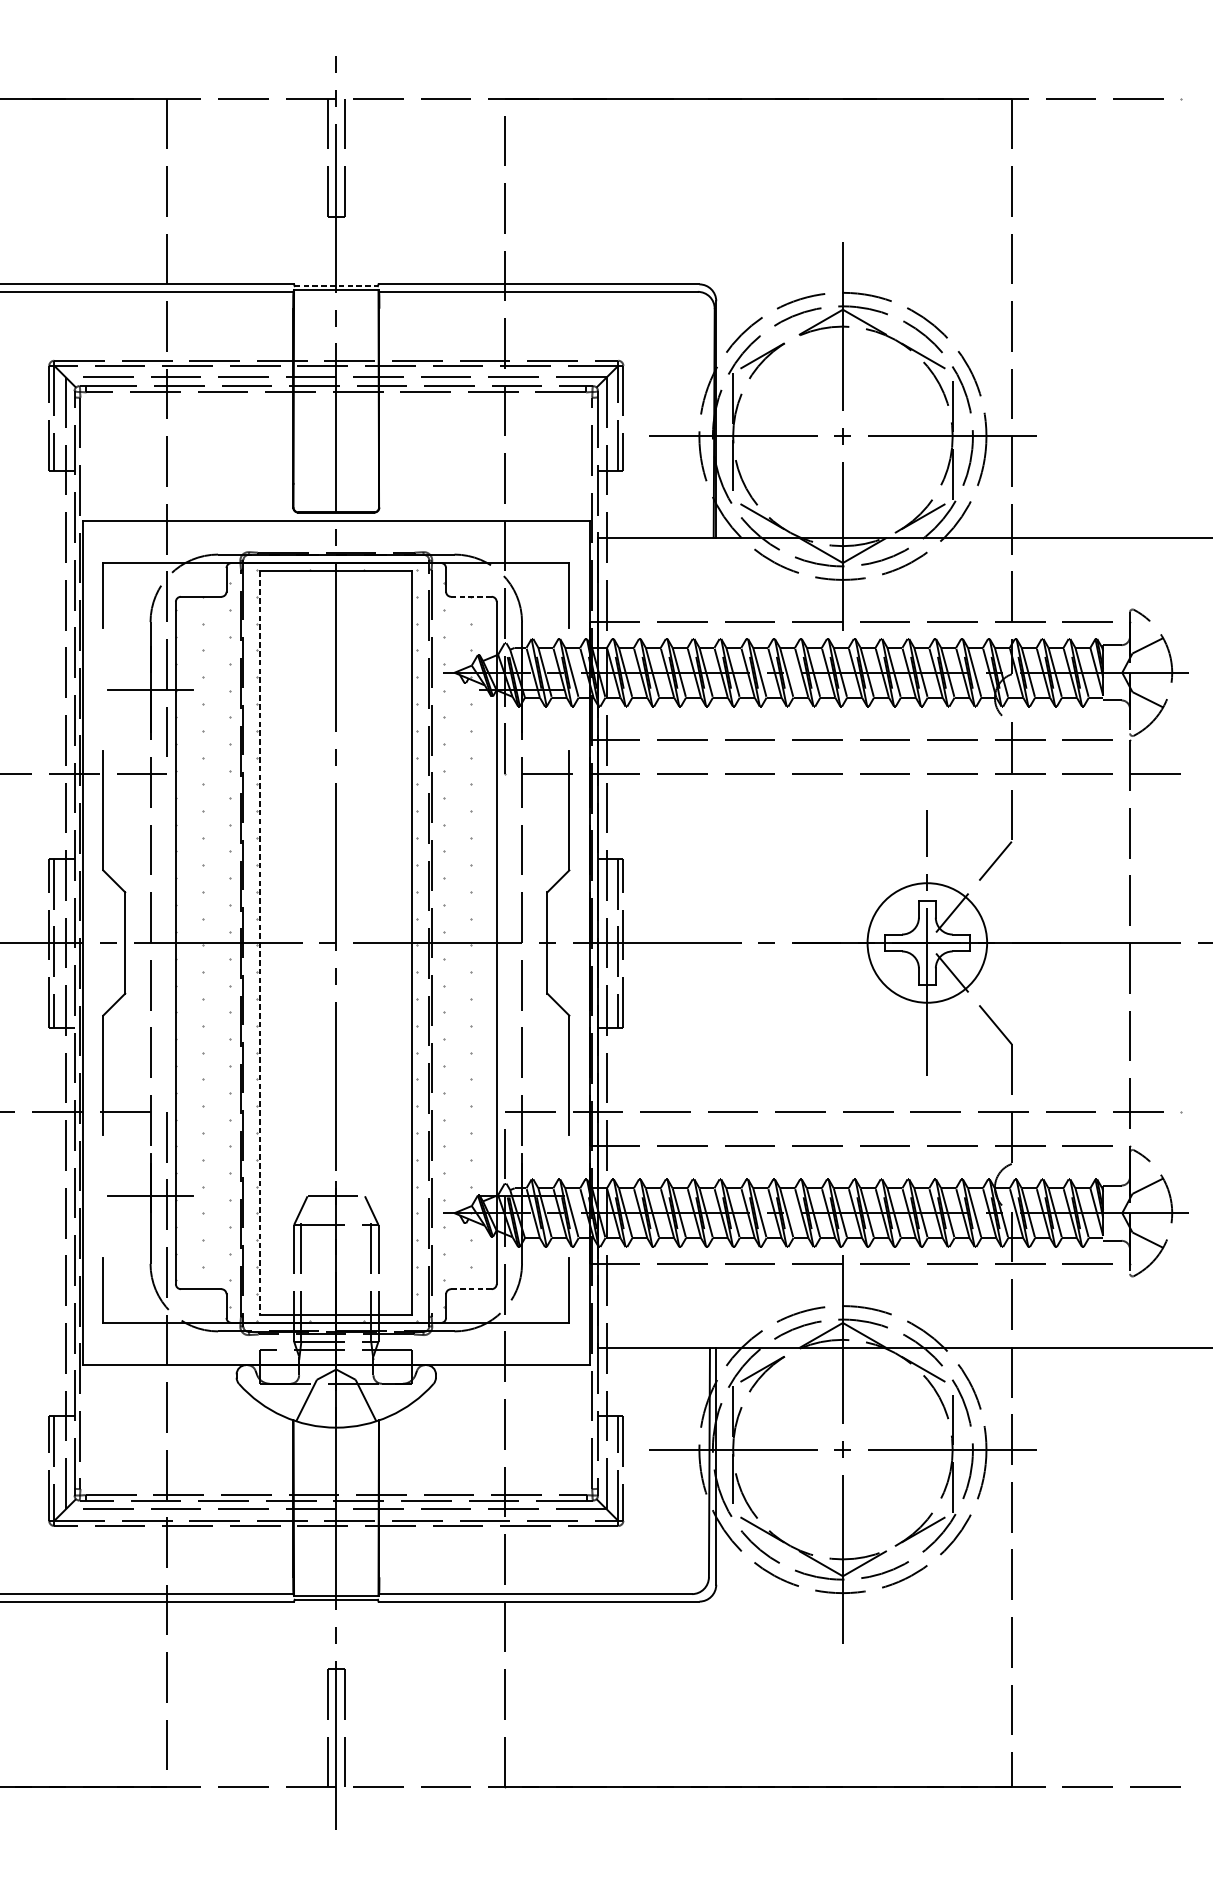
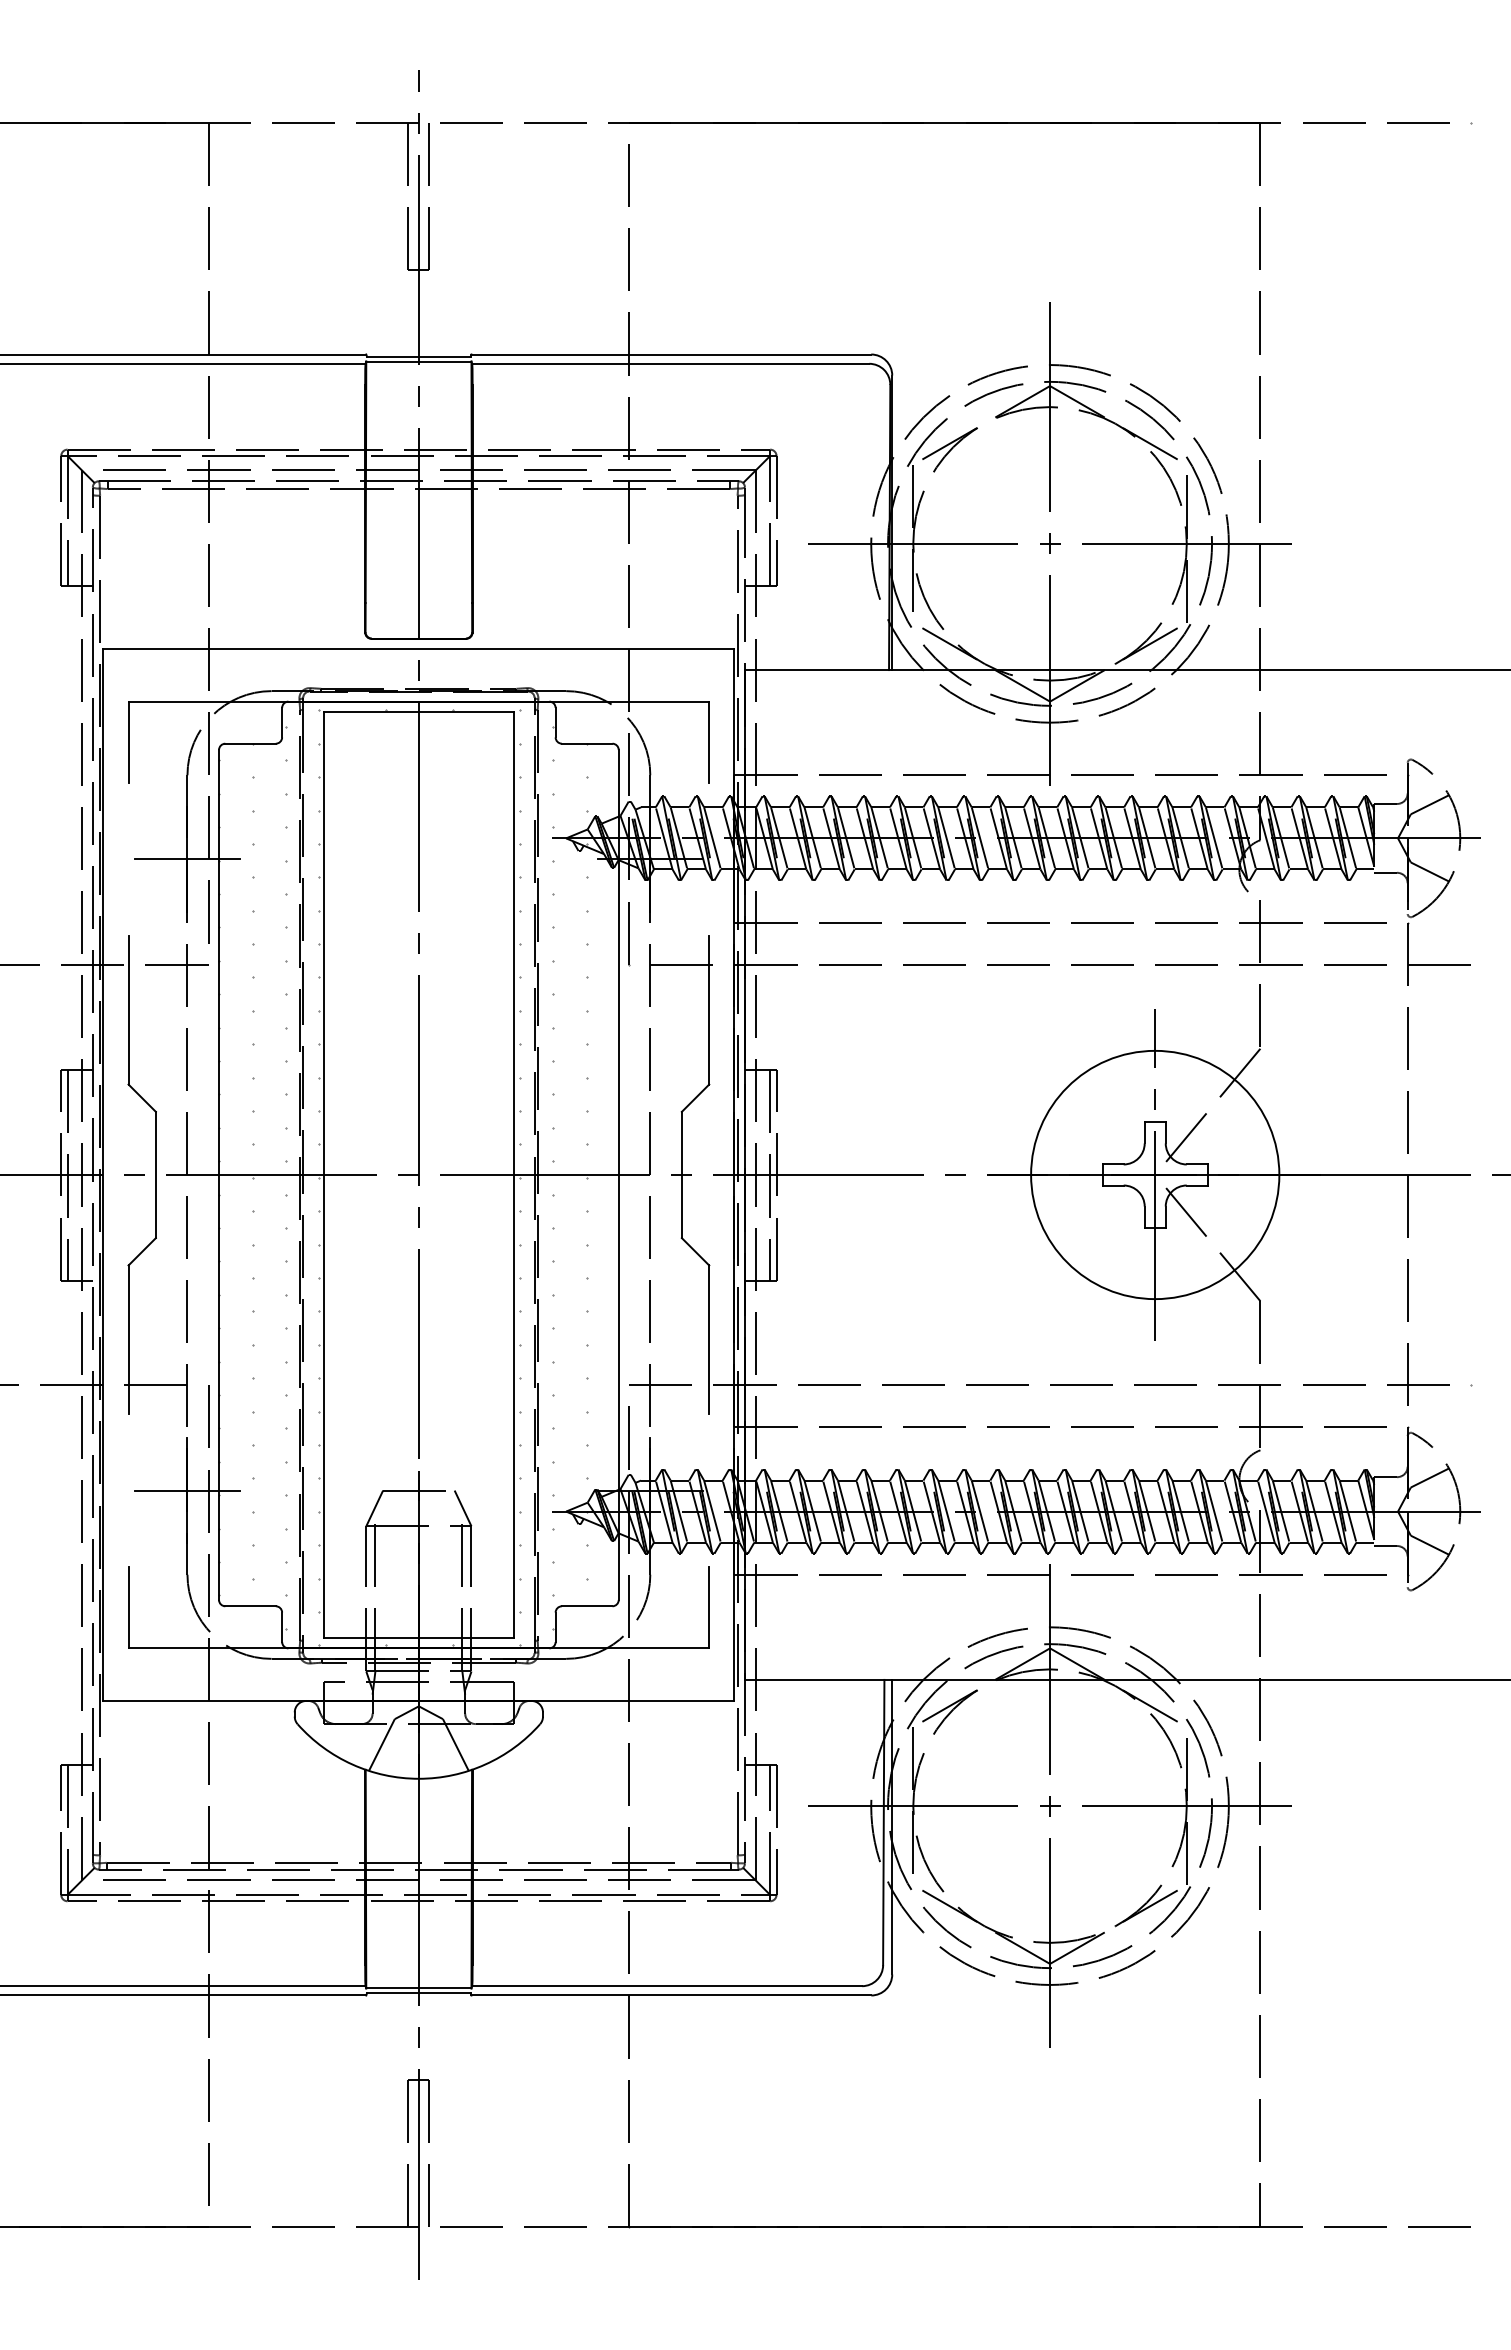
line: (335, 285) -> (418, 356), dashed -> solid
line: (470, 596) -> (586, 743), dashed -> solid
circle: (927, 942) -> (1155, 1174), size x1.67
line: (260, 943) -> (324, 1175), dashed -> solid
line: (471, 1289) -> (587, 1606), dashed -> solid

